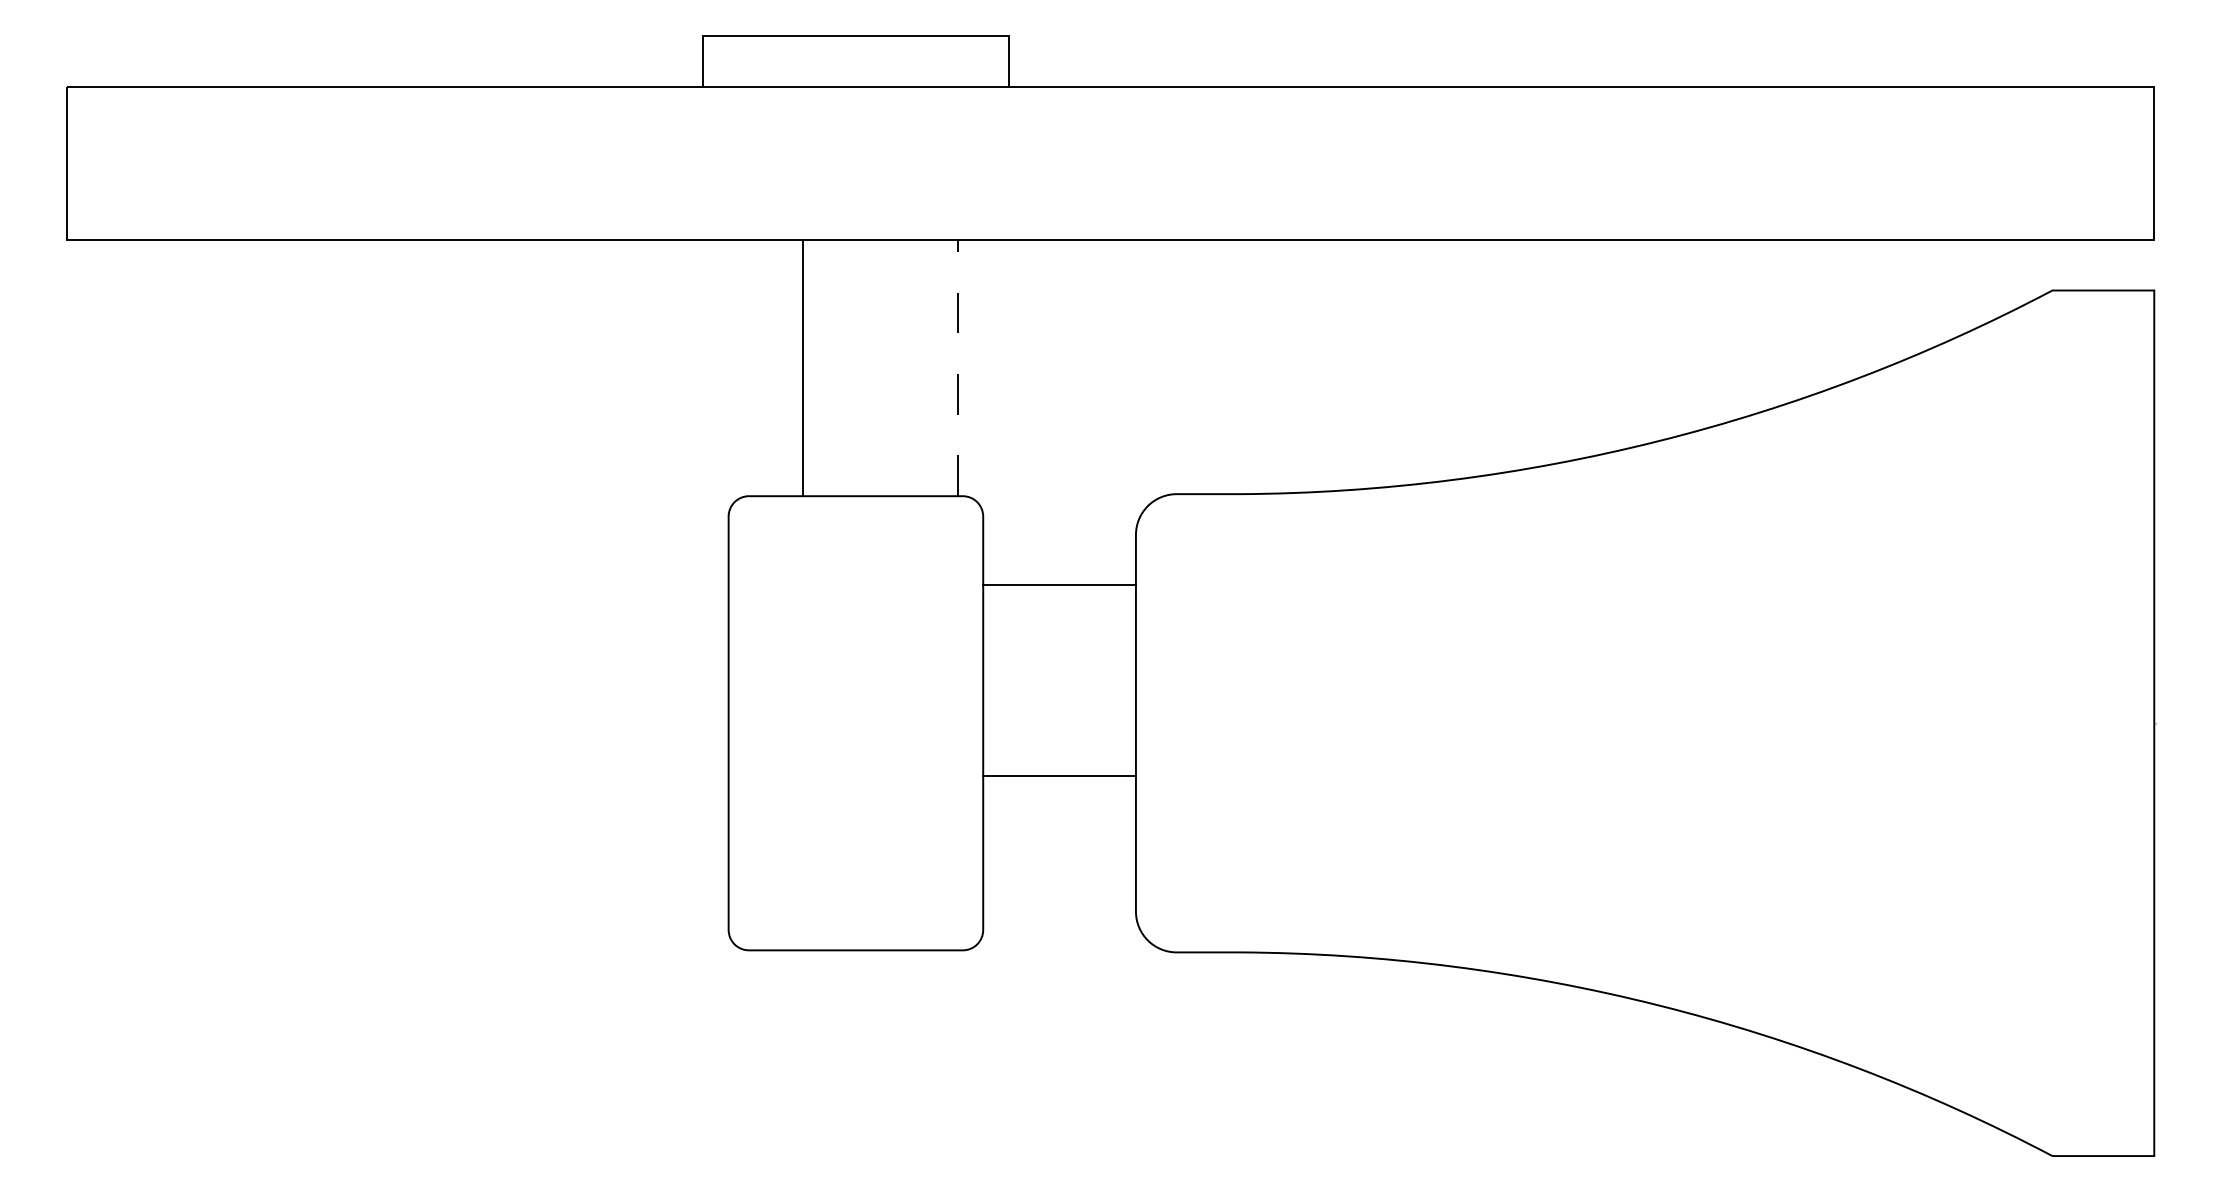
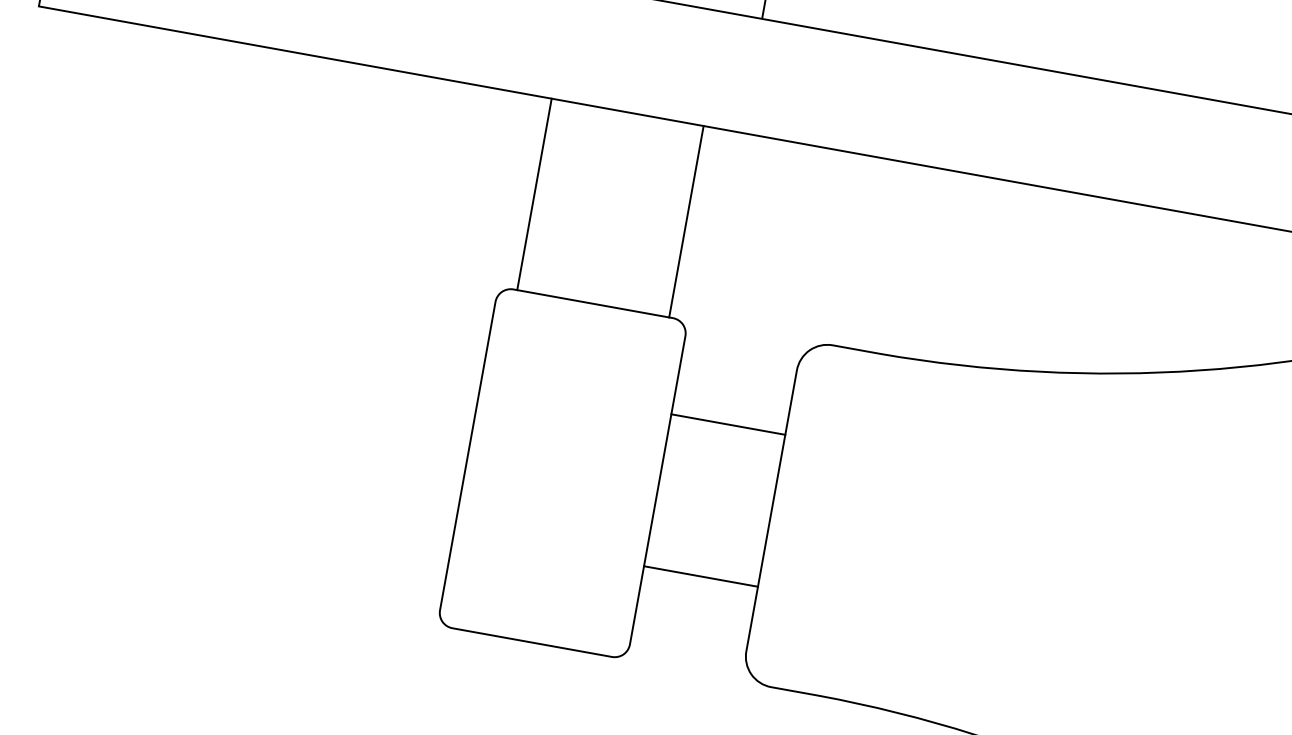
line: (803, 367) -> (534, 194), moved
line: (957, 367) -> (686, 221), dashed -> solid
line: (1059, 585) -> (728, 424), moved
line: (1059, 776) -> (700, 576), moved

